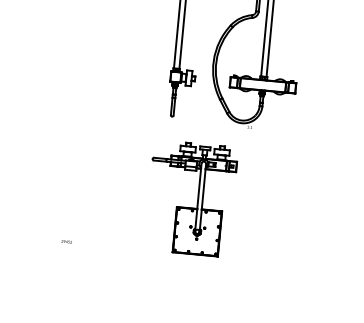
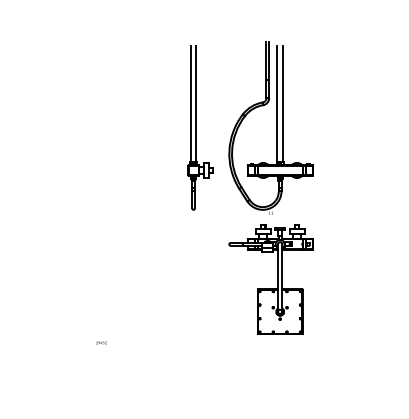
part: (197, 198) -> (277, 279), moved

